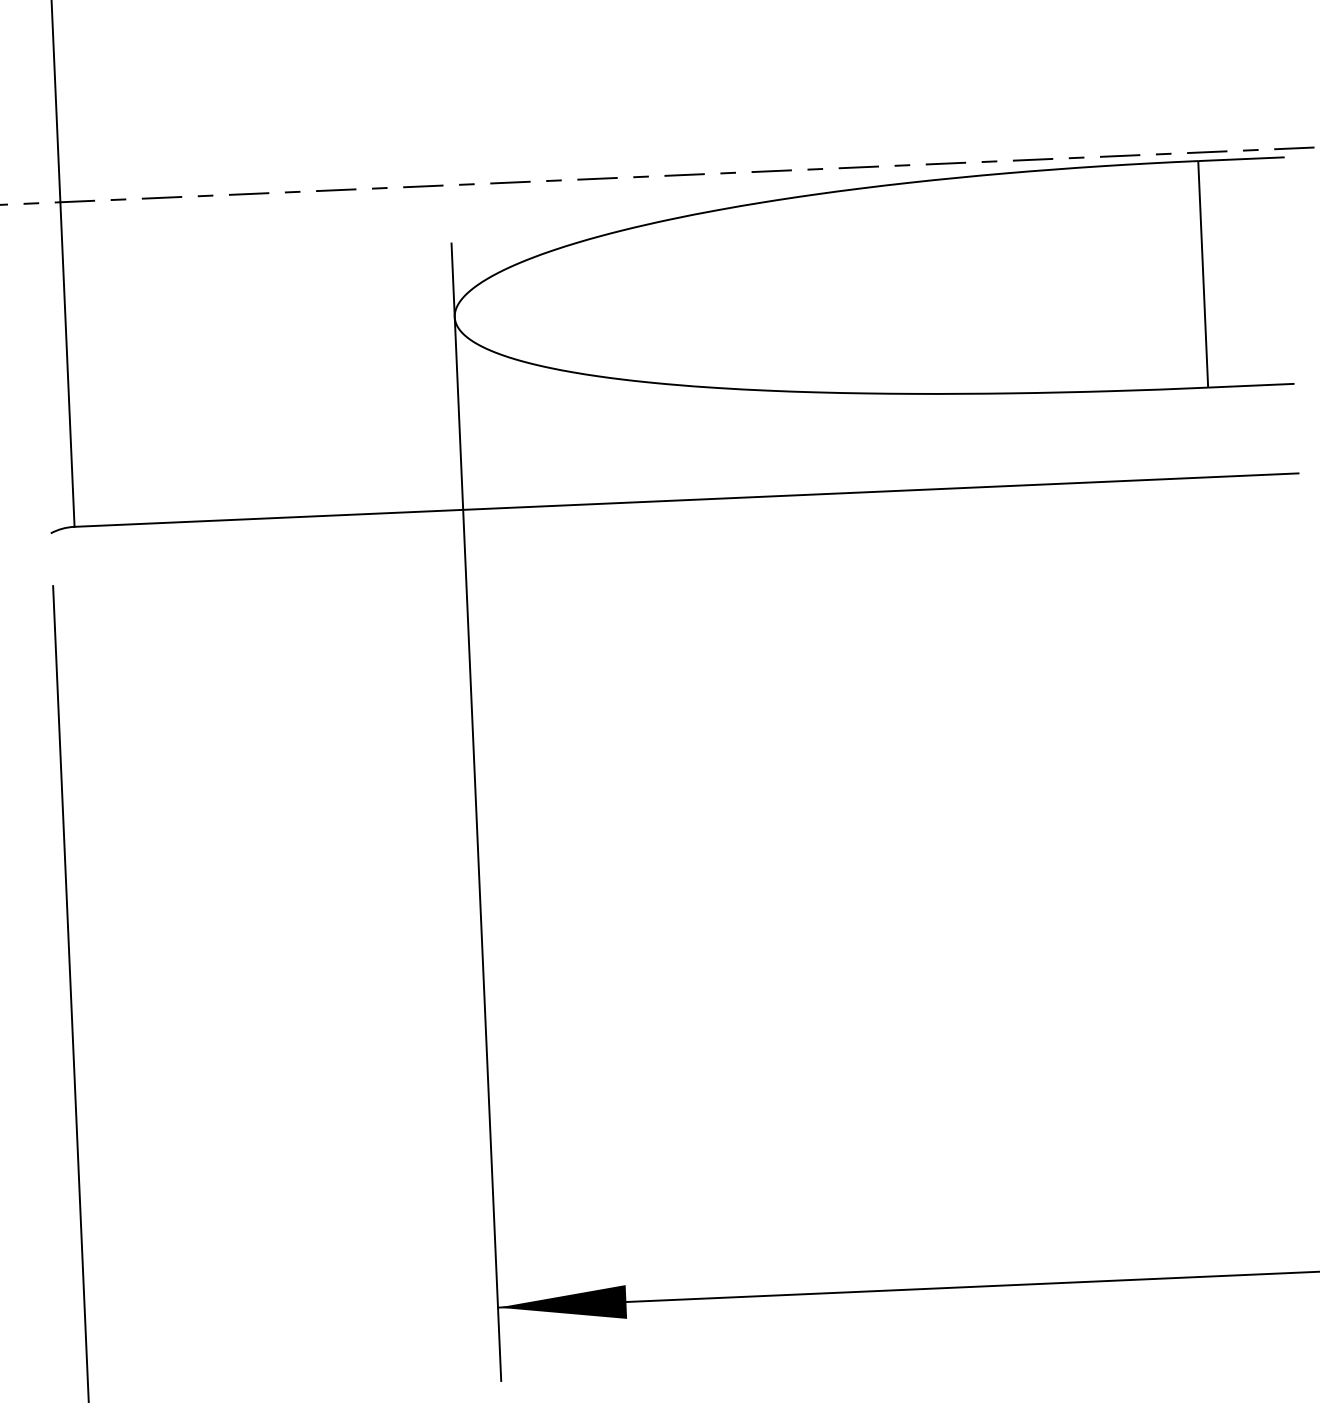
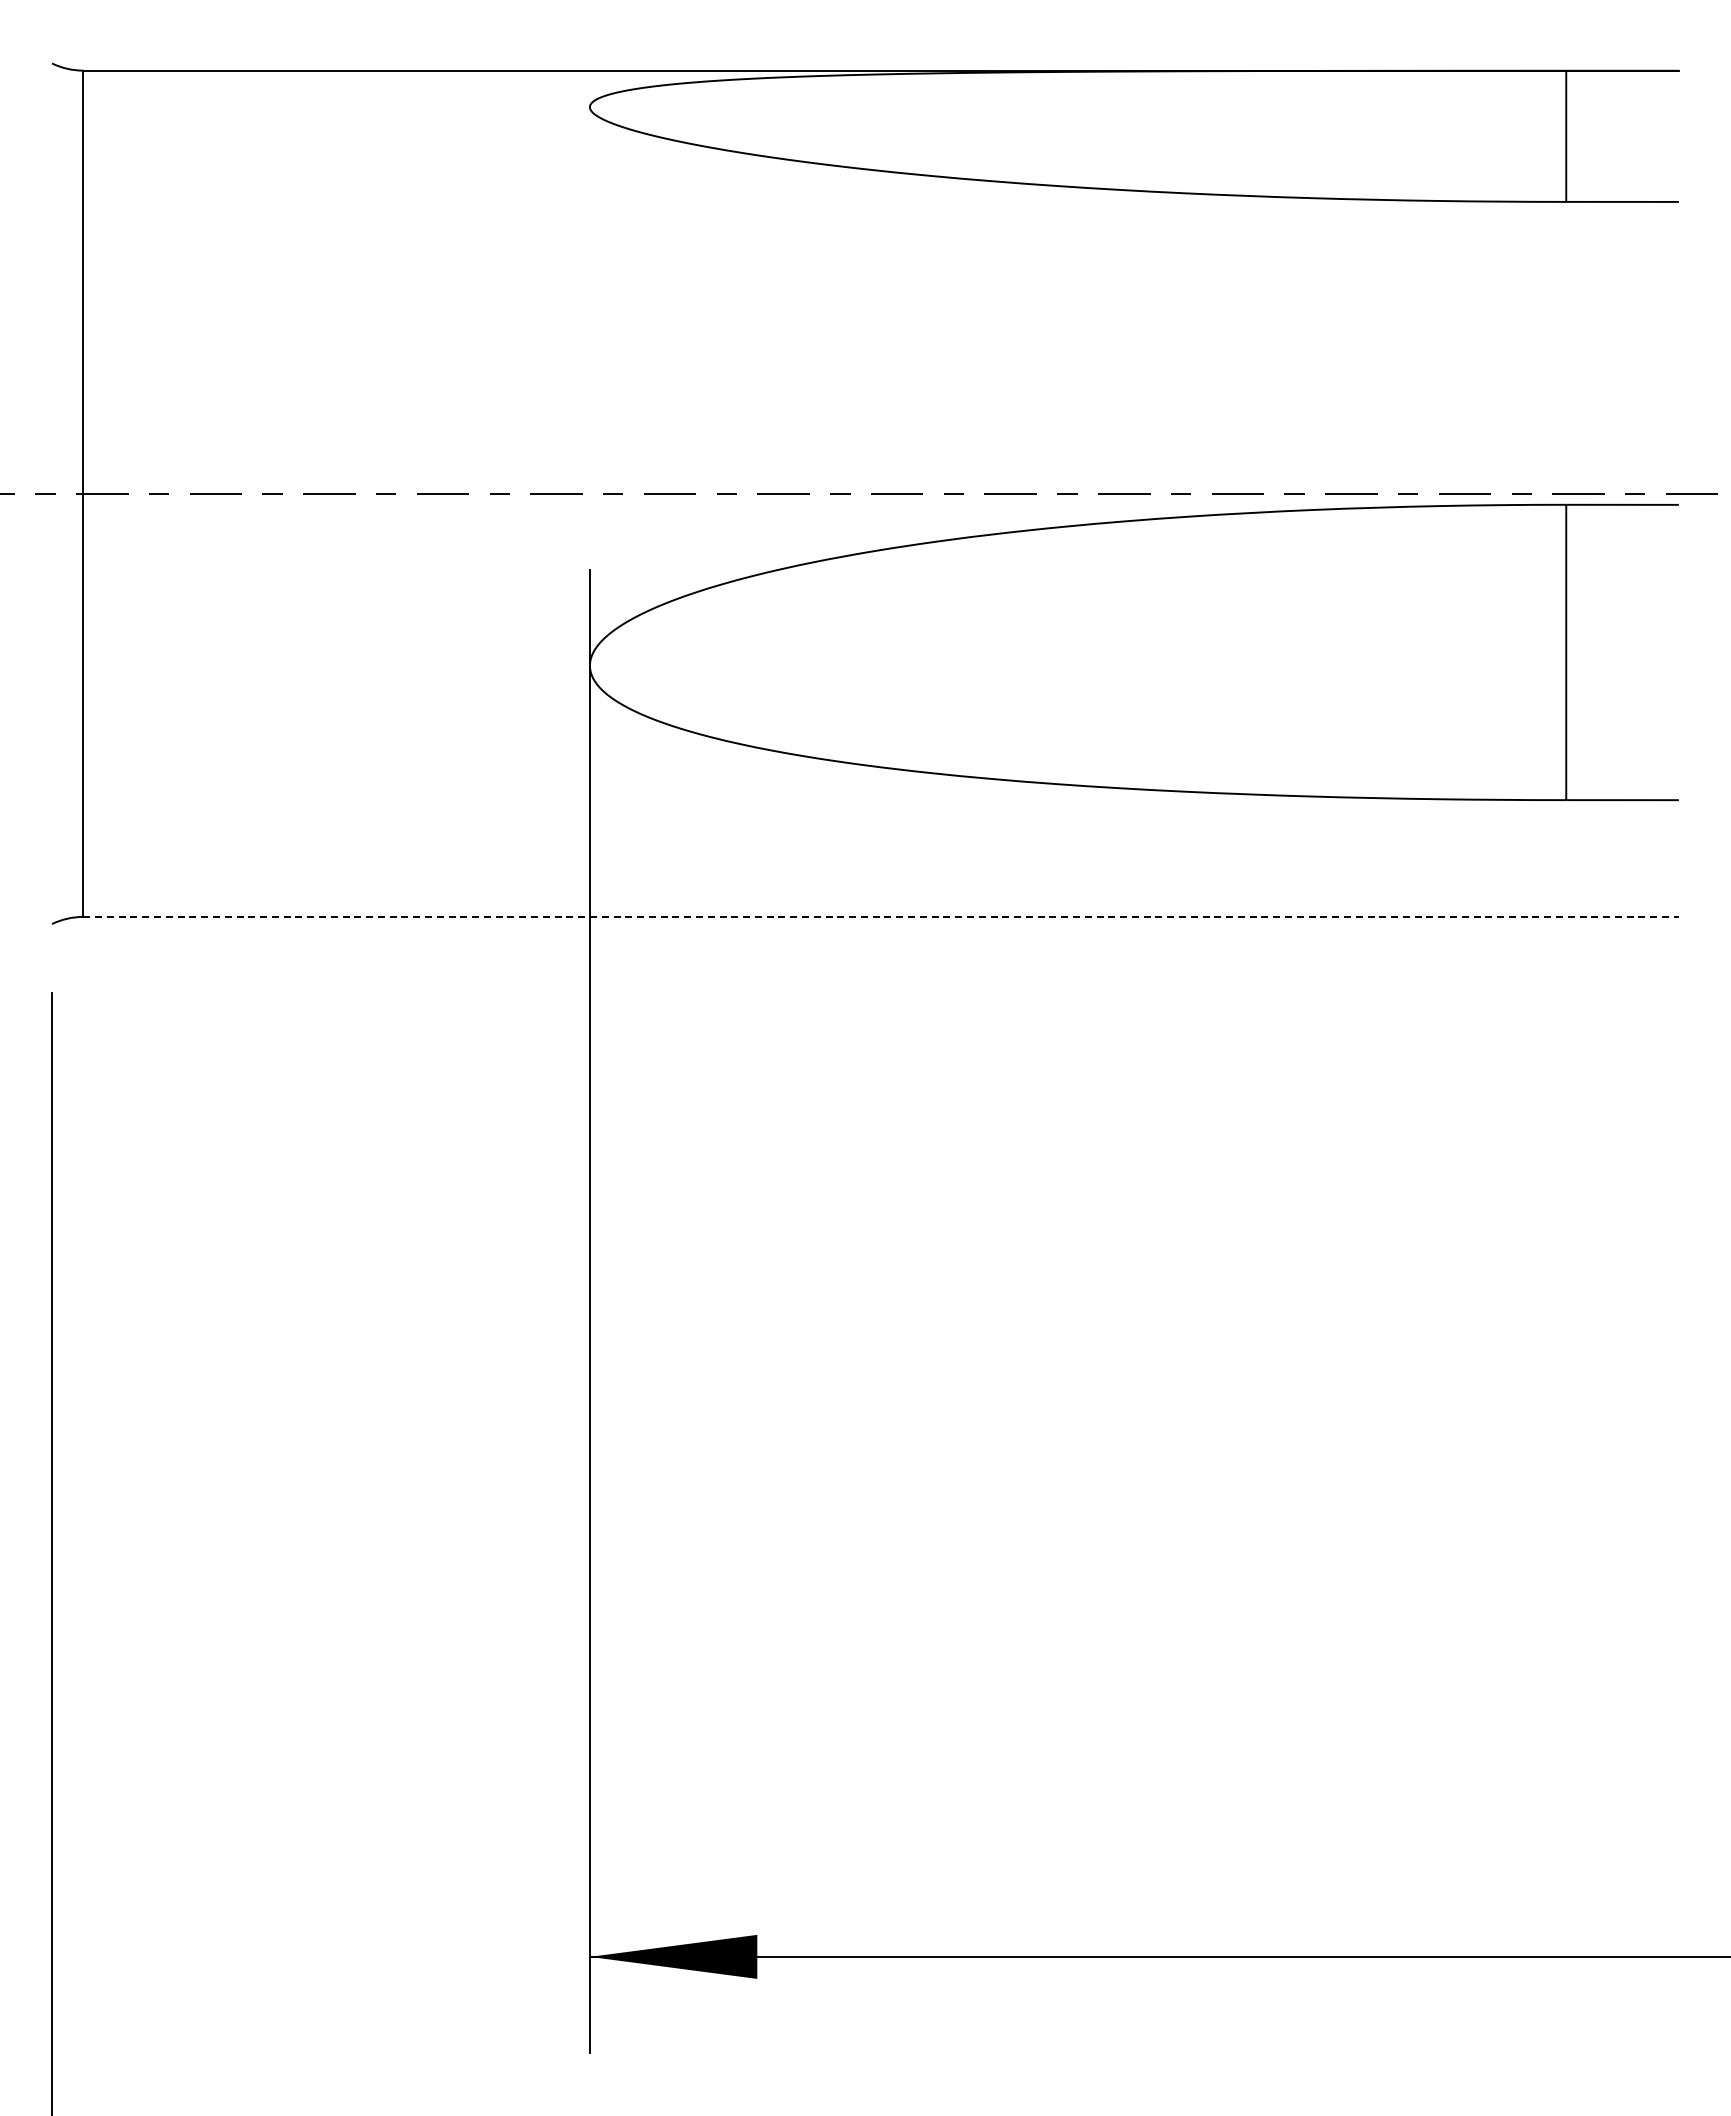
line: (686, 499) -> (881, 916), solid -> dashed

